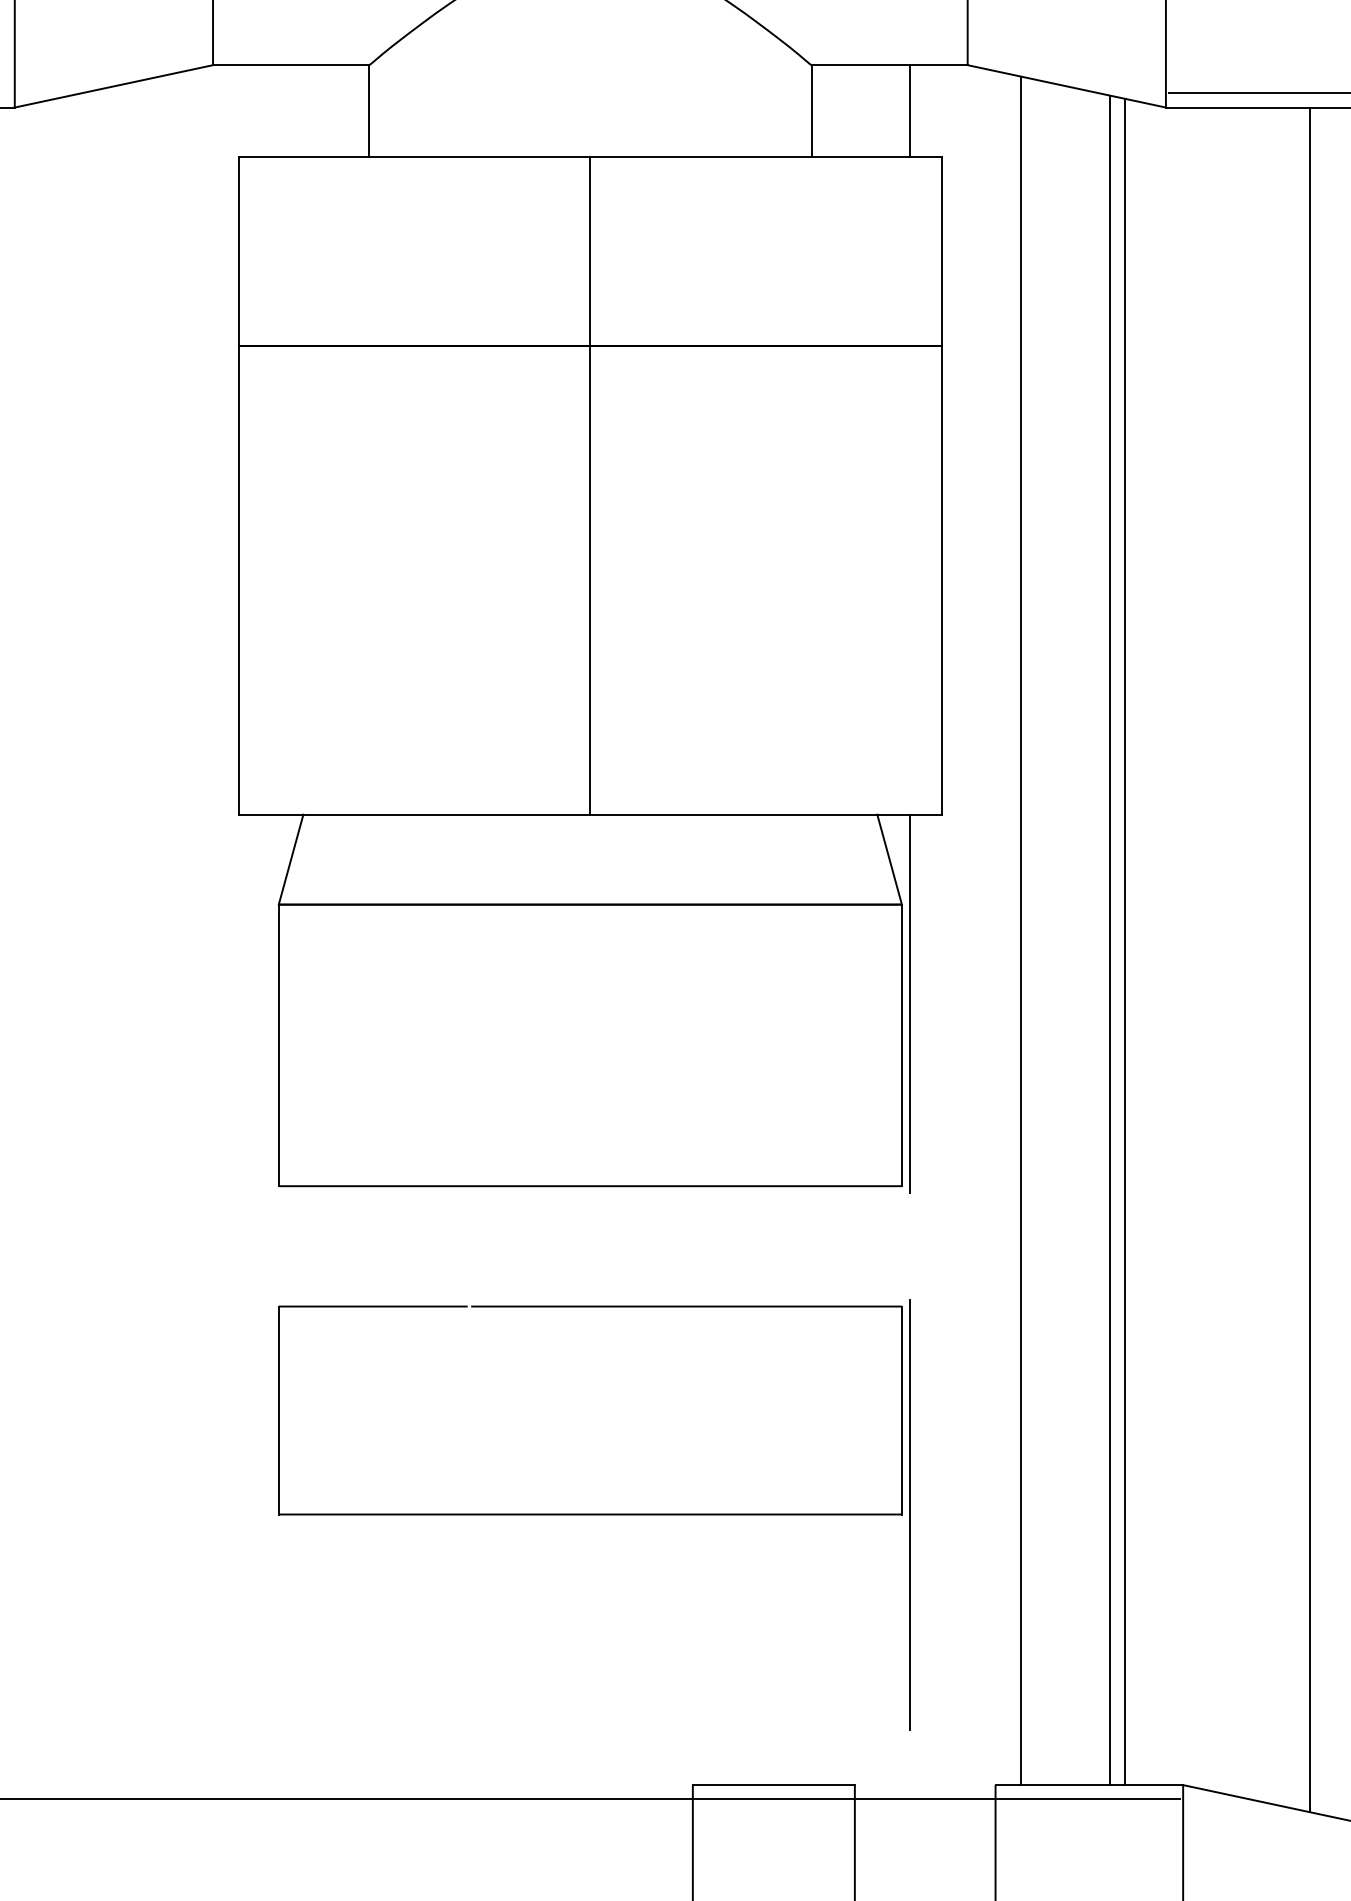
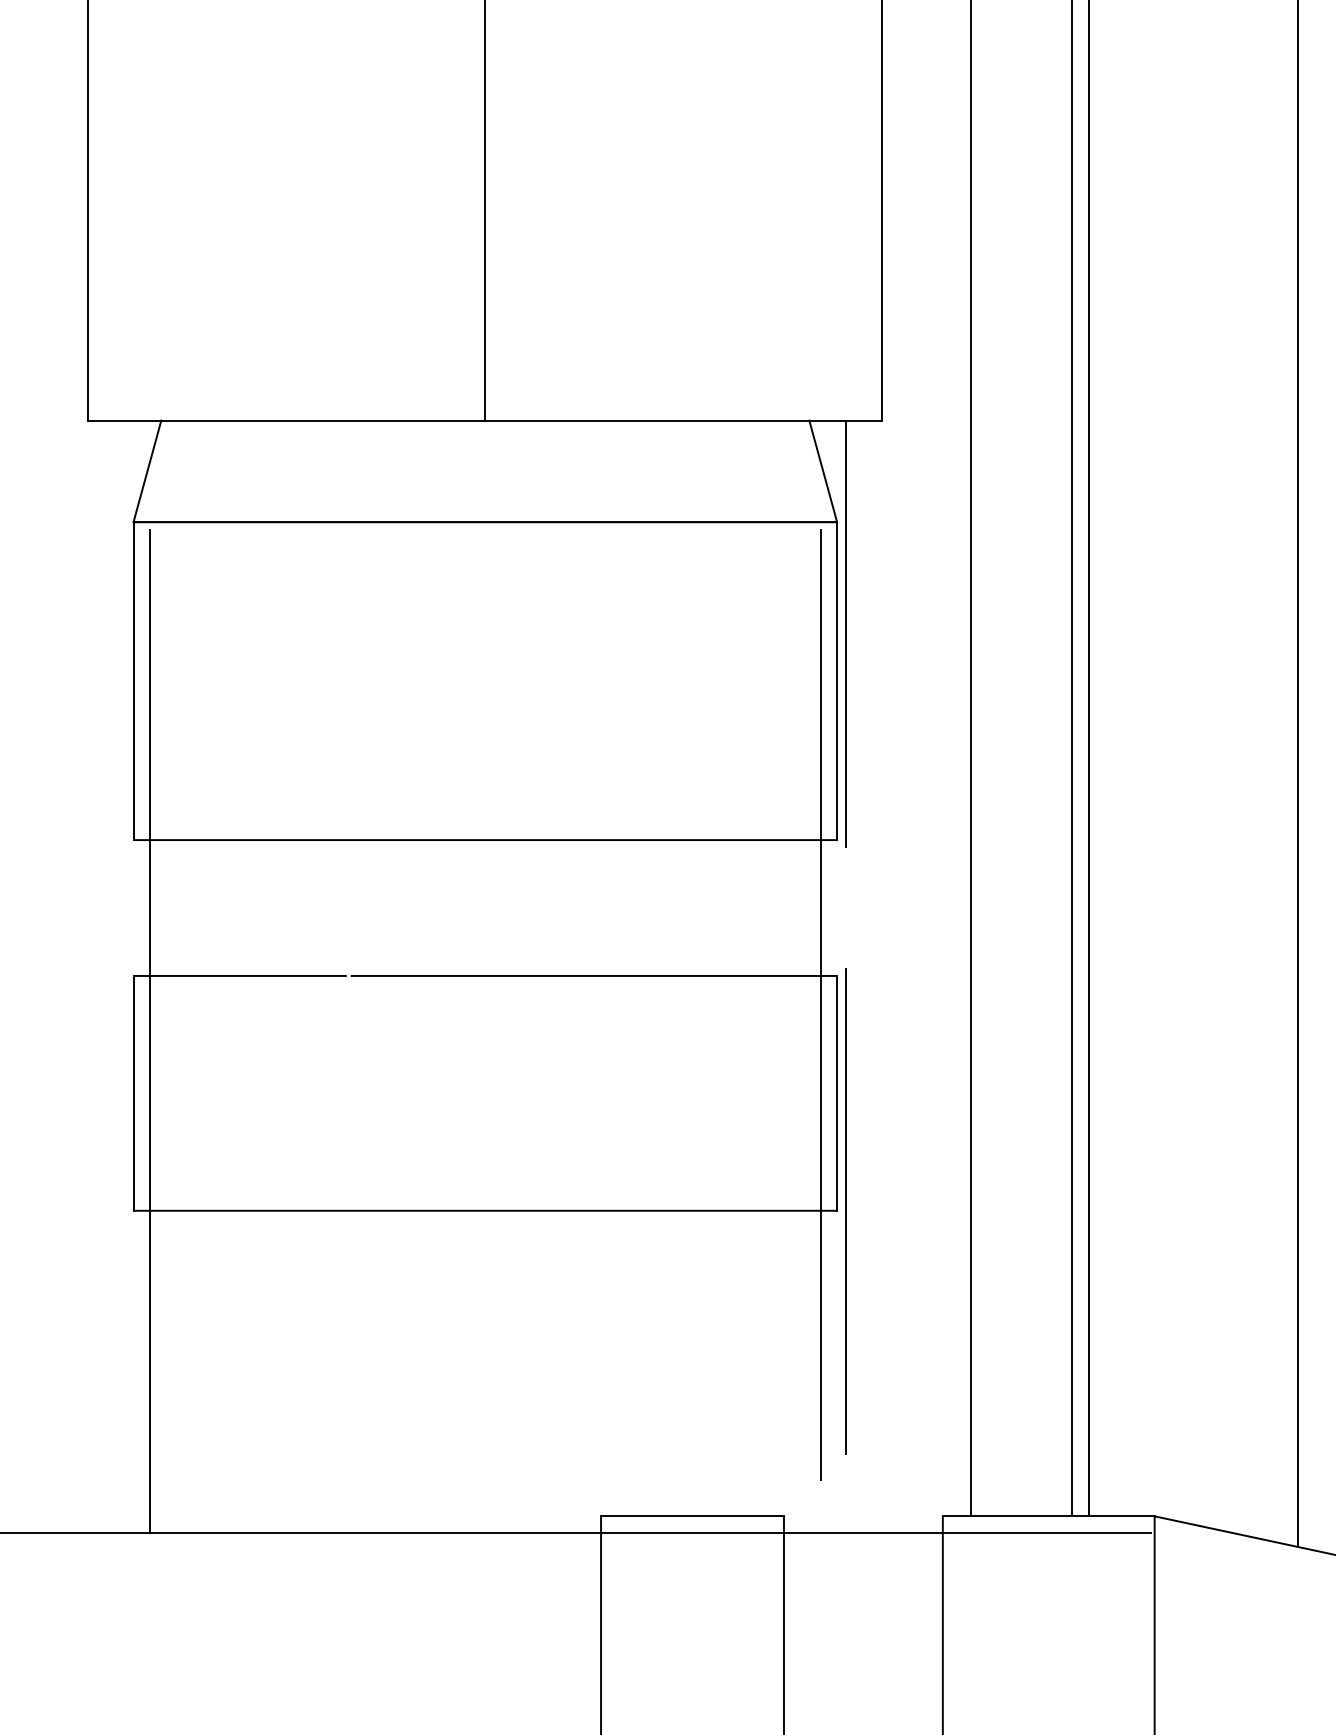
line: (887, 1331) -> (820, 1004), added
line: (293, 1355) -> (150, 1031), added

